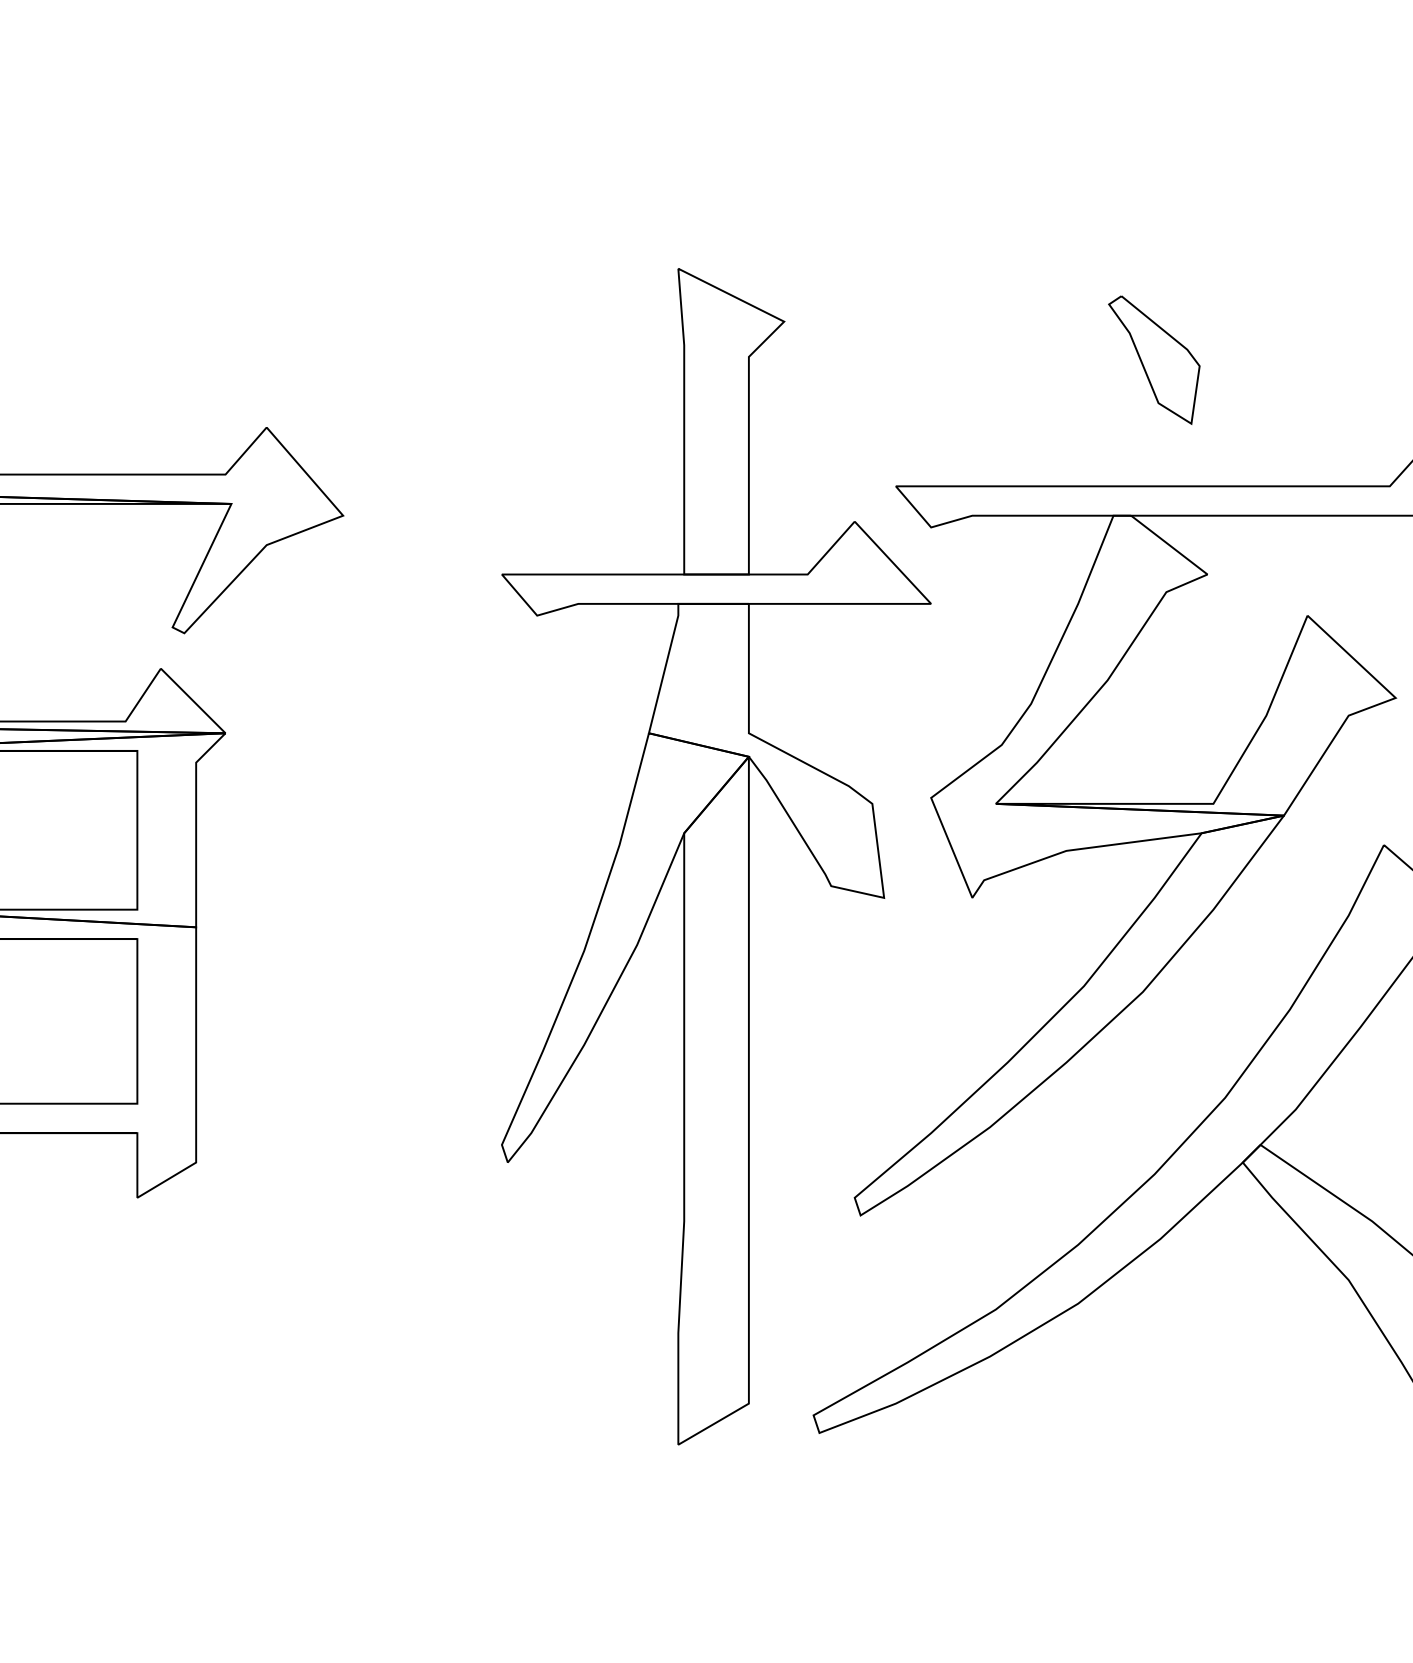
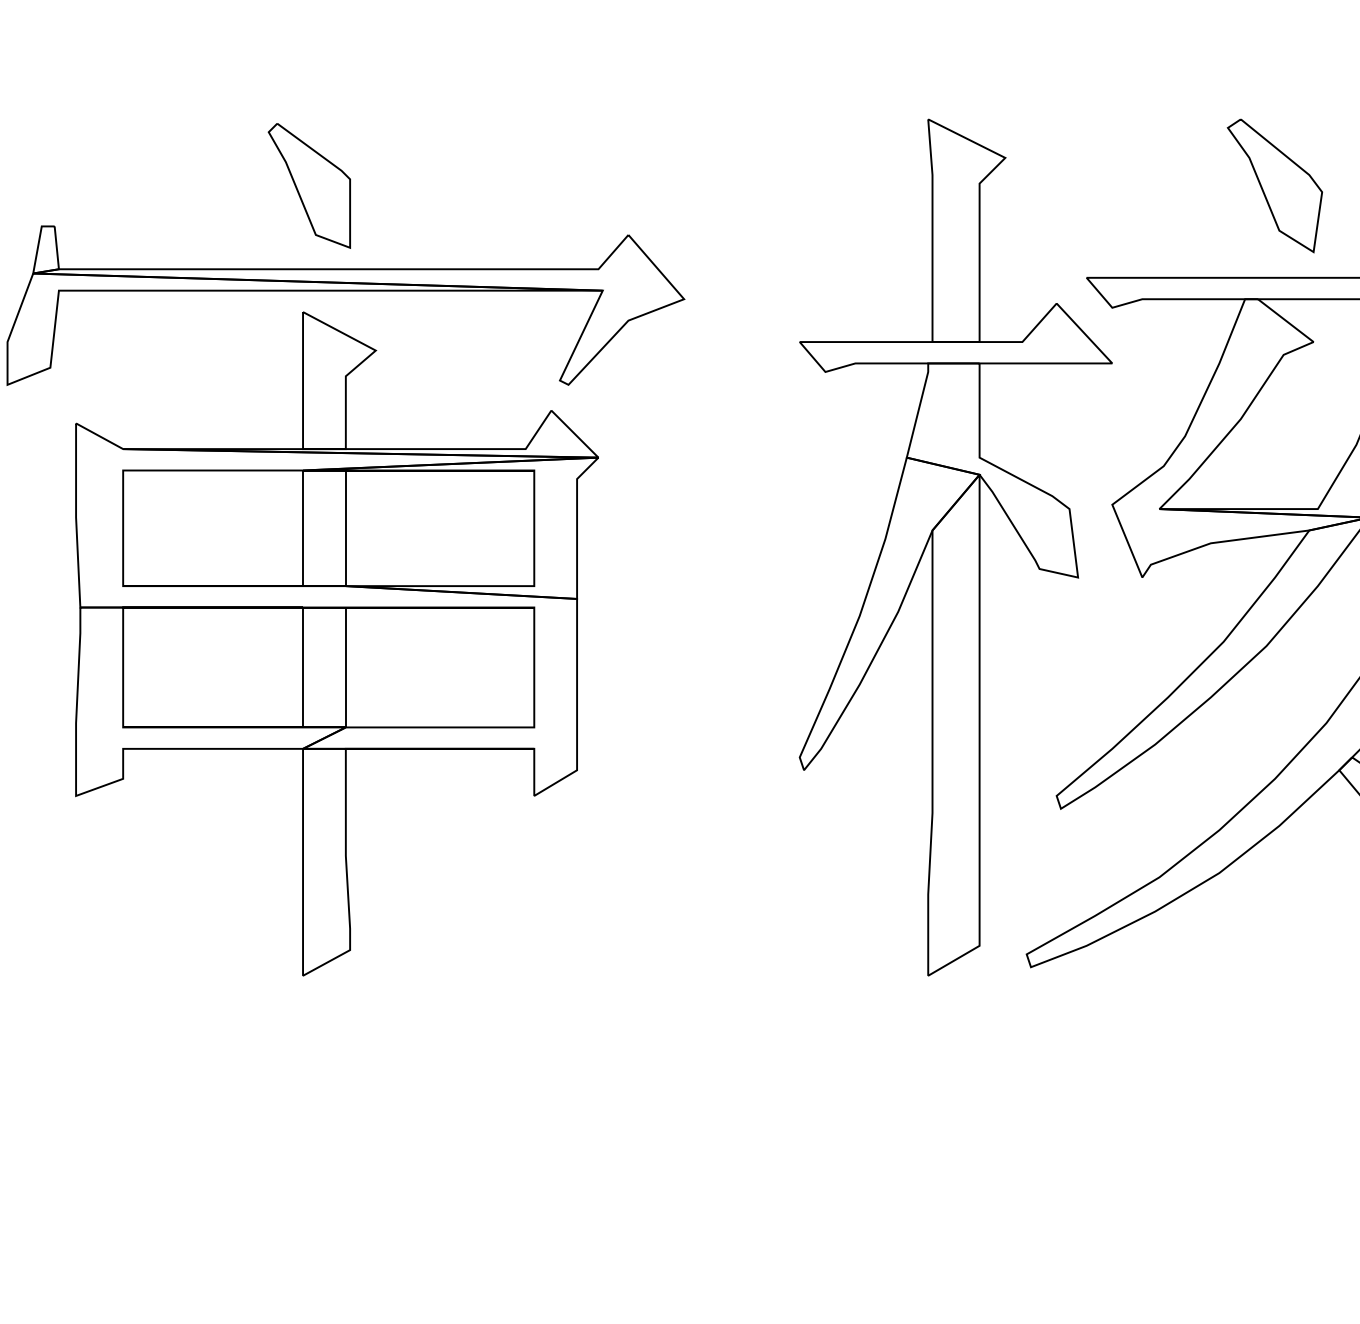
part: (1153, 359) -> (1274, 185), size x1.43

